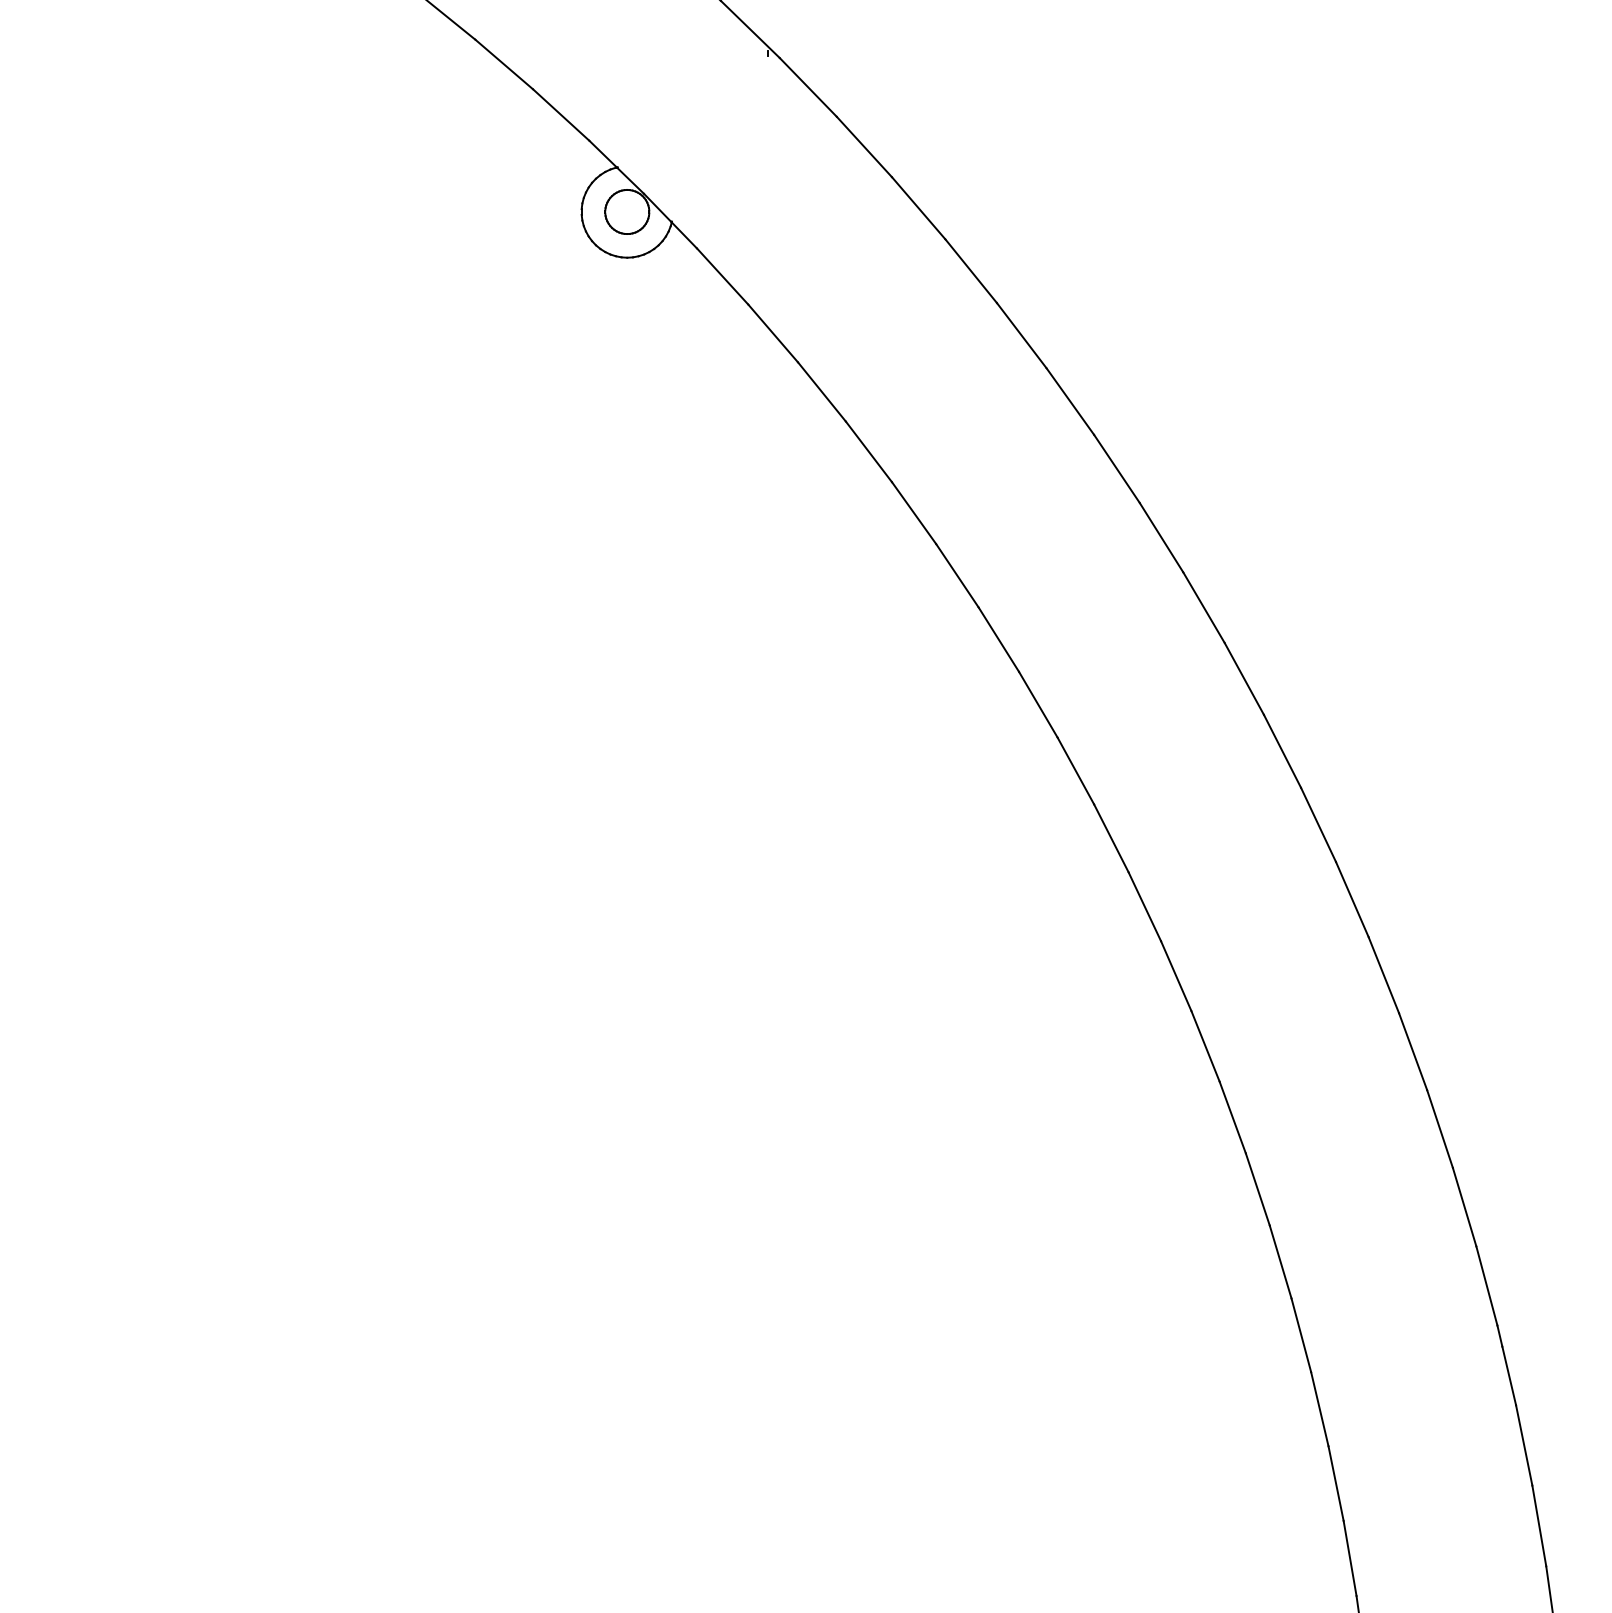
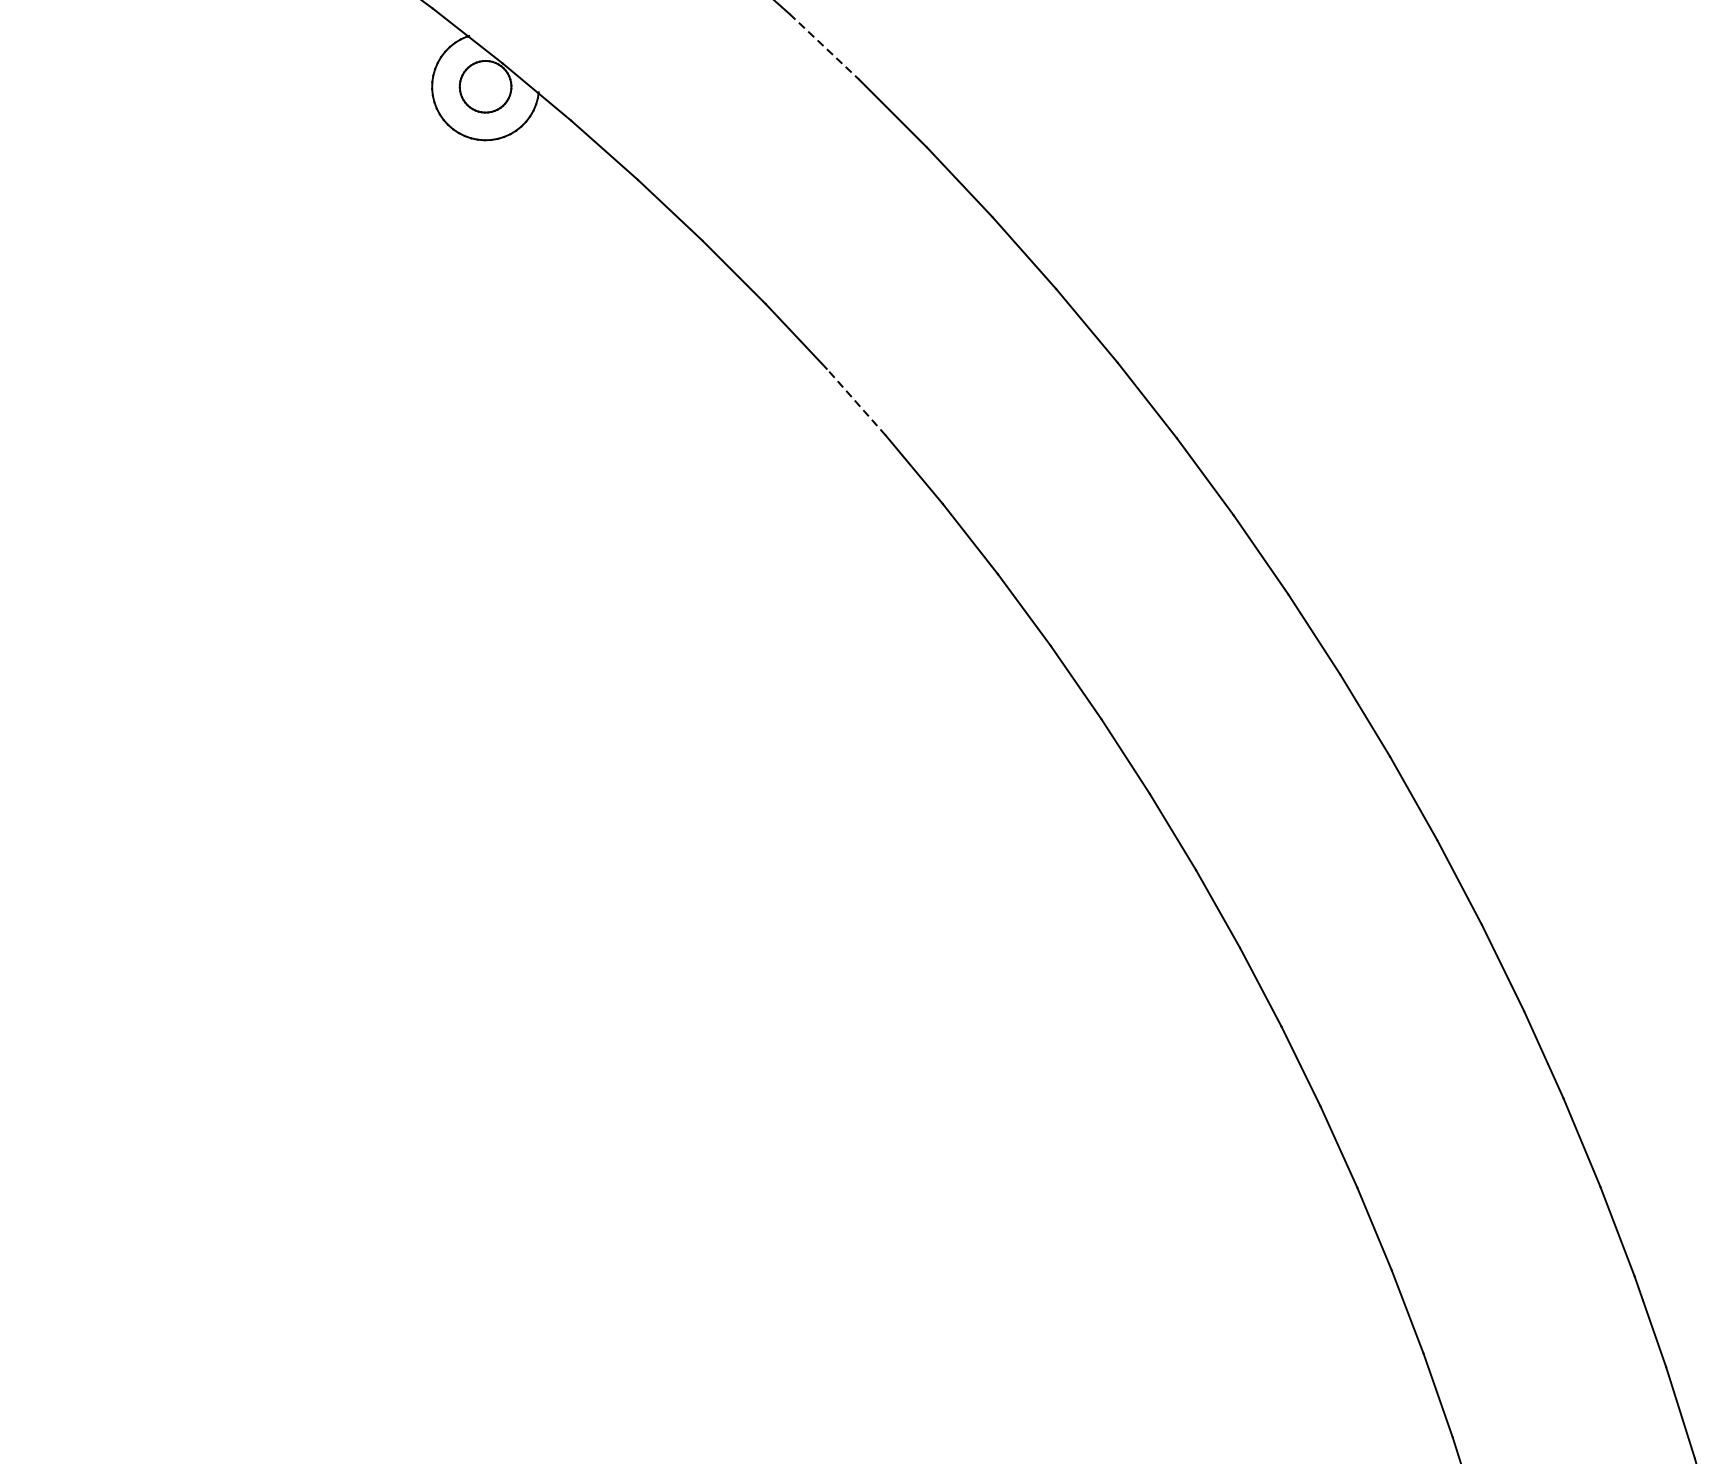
line: (918, 208) -> (824, 47), solid -> dashed
line: (913, 512) -> (855, 401), solid -> dashed

